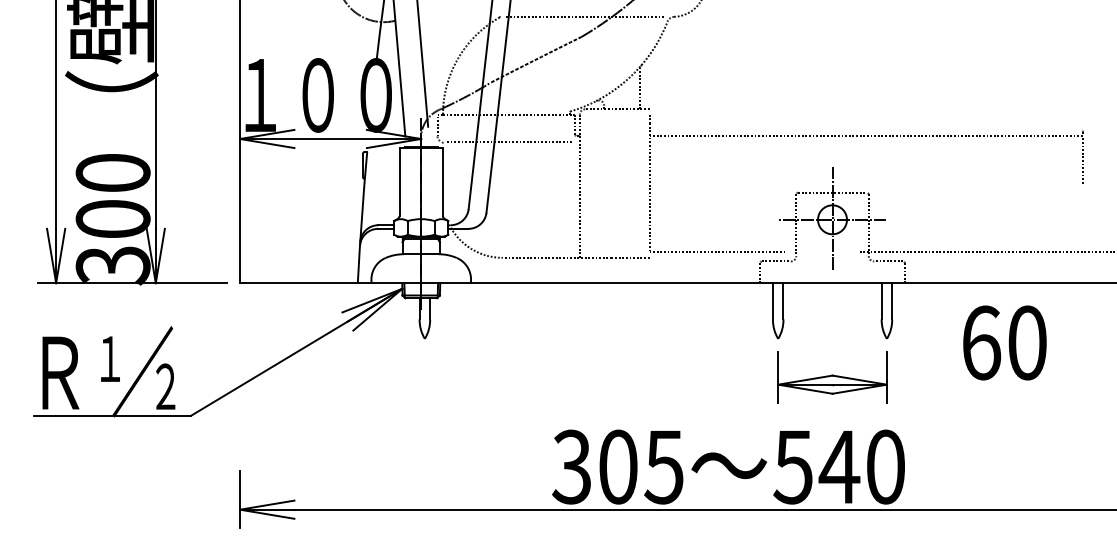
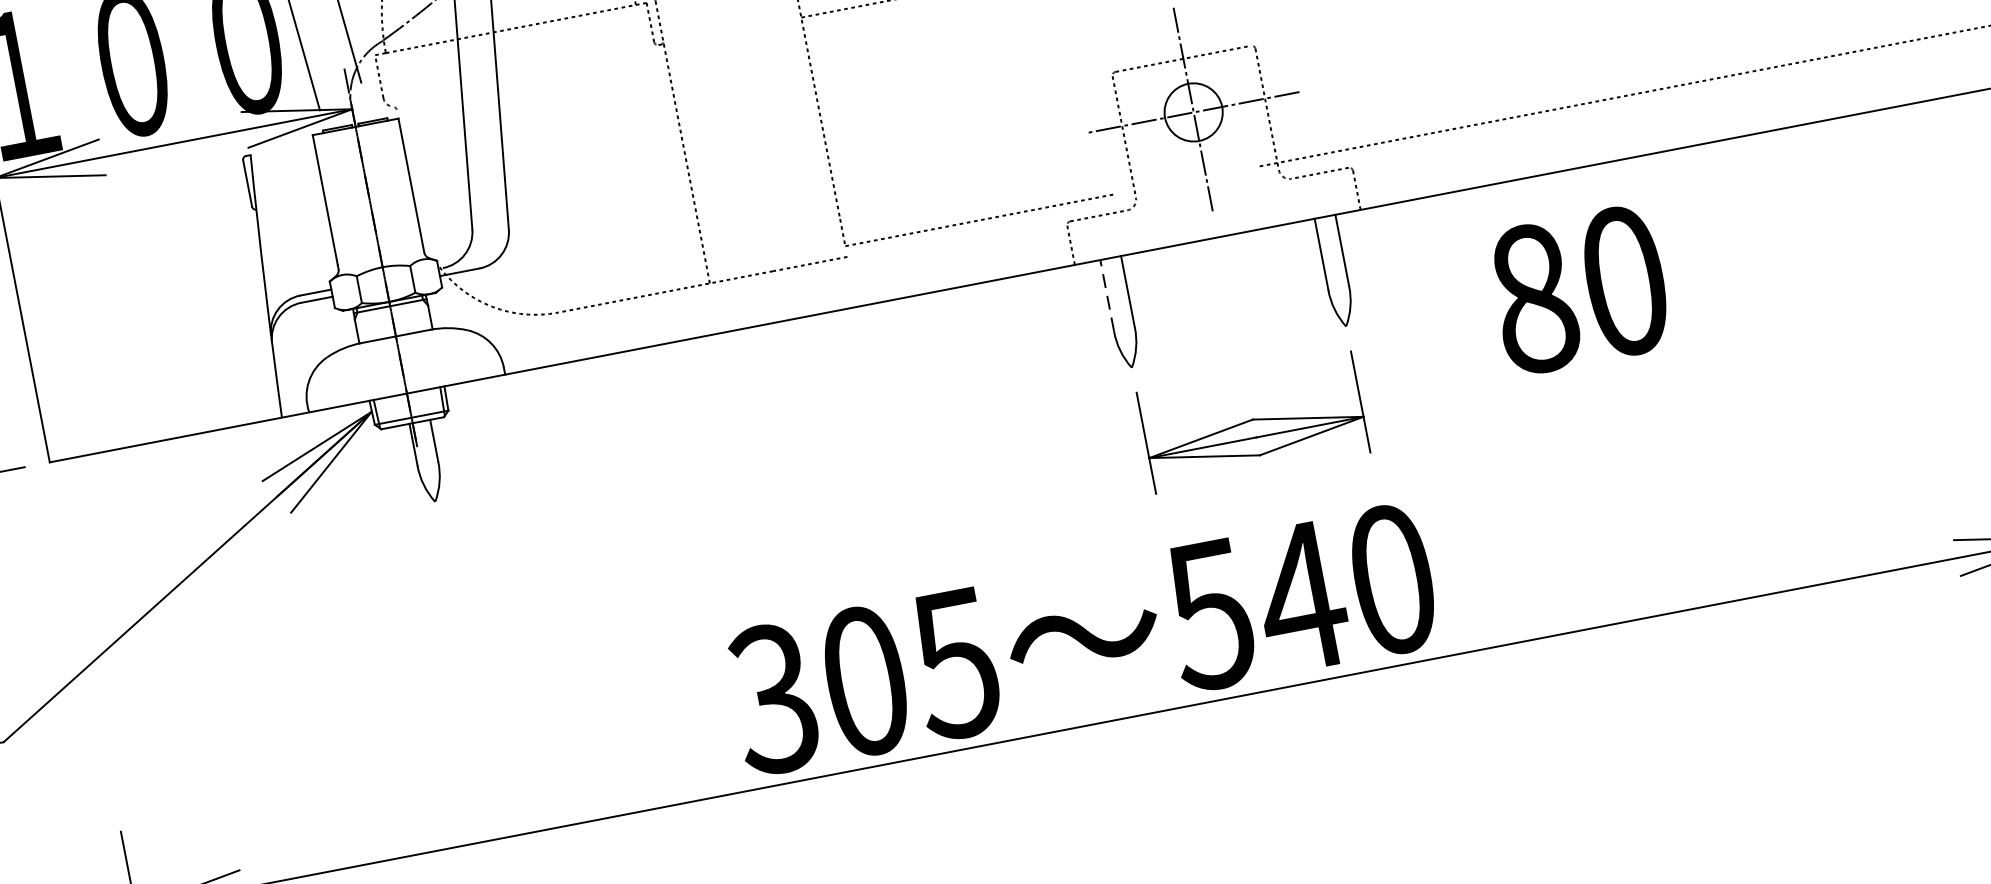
line: (508, 141) -> (525, 81), removed
line: (772, 300) -> (1105, 294), solid -> dashed
text: (981, 342) -> (1533, 297), 60 -> 80

